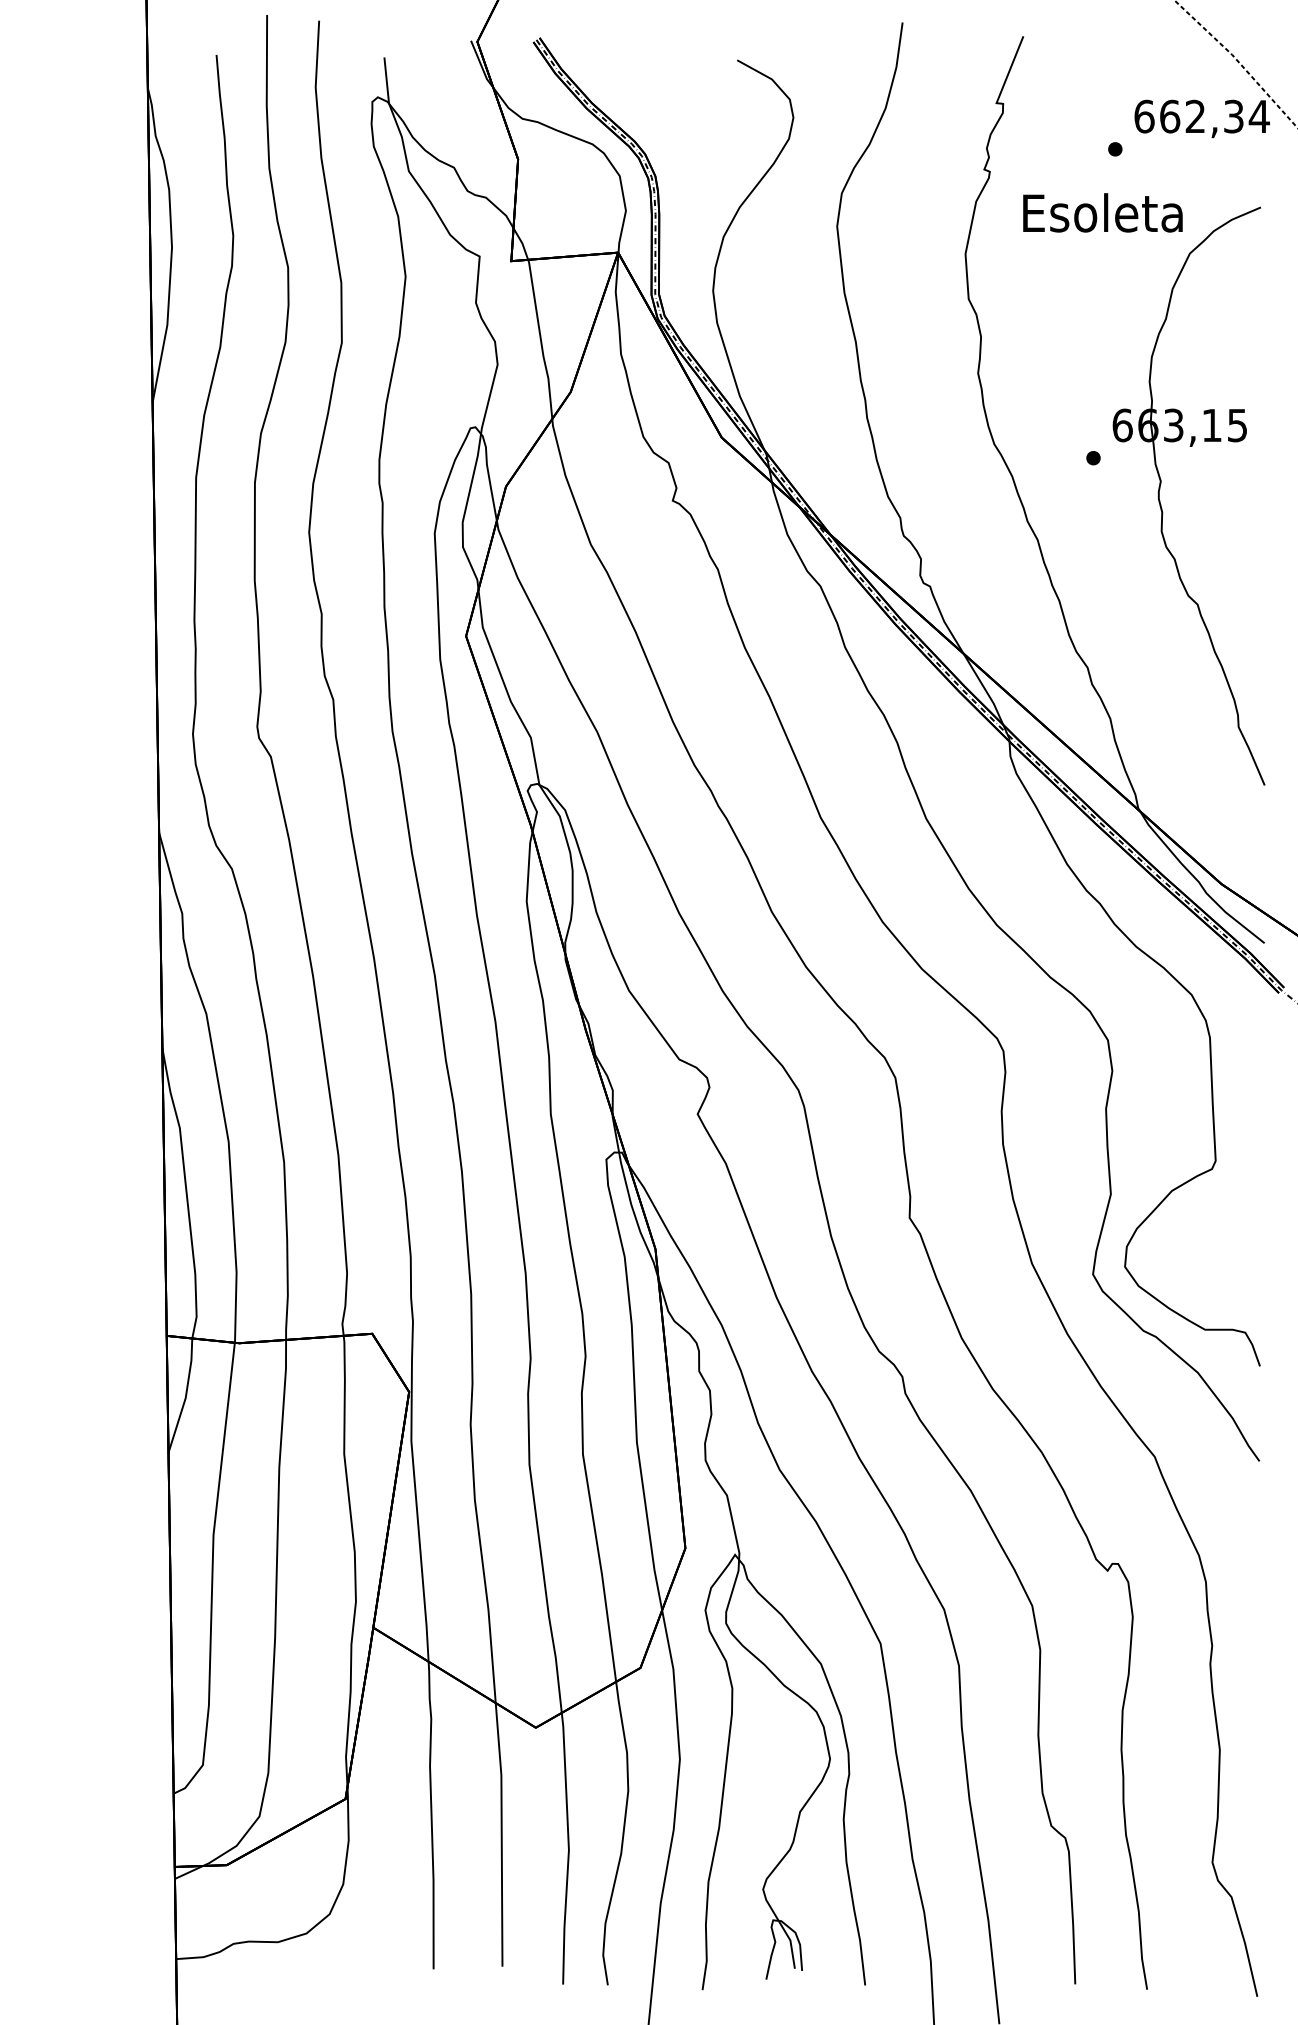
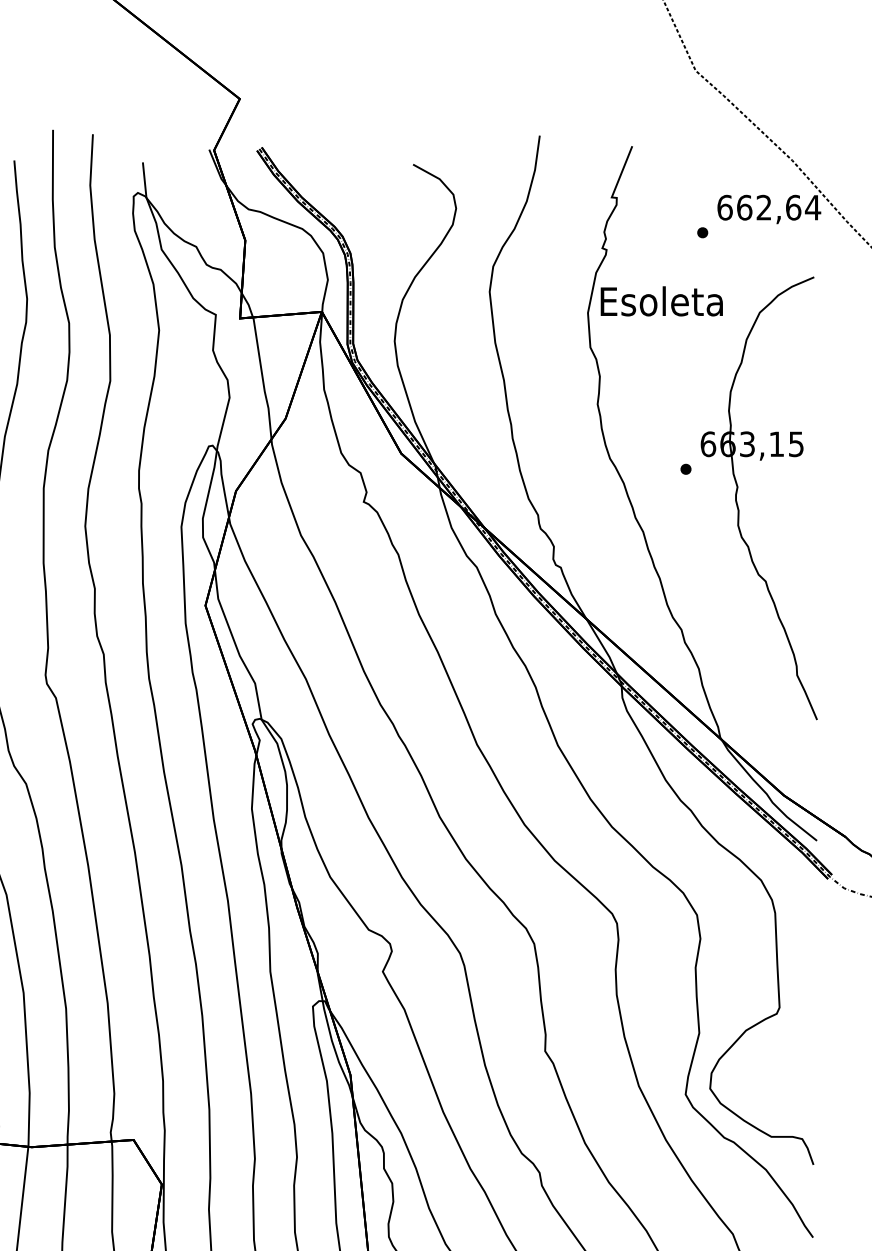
text: (1234, 116) -> (793, 207), 662,34 -> 662,64
text: (1102, 212) -> (661, 301), moved

